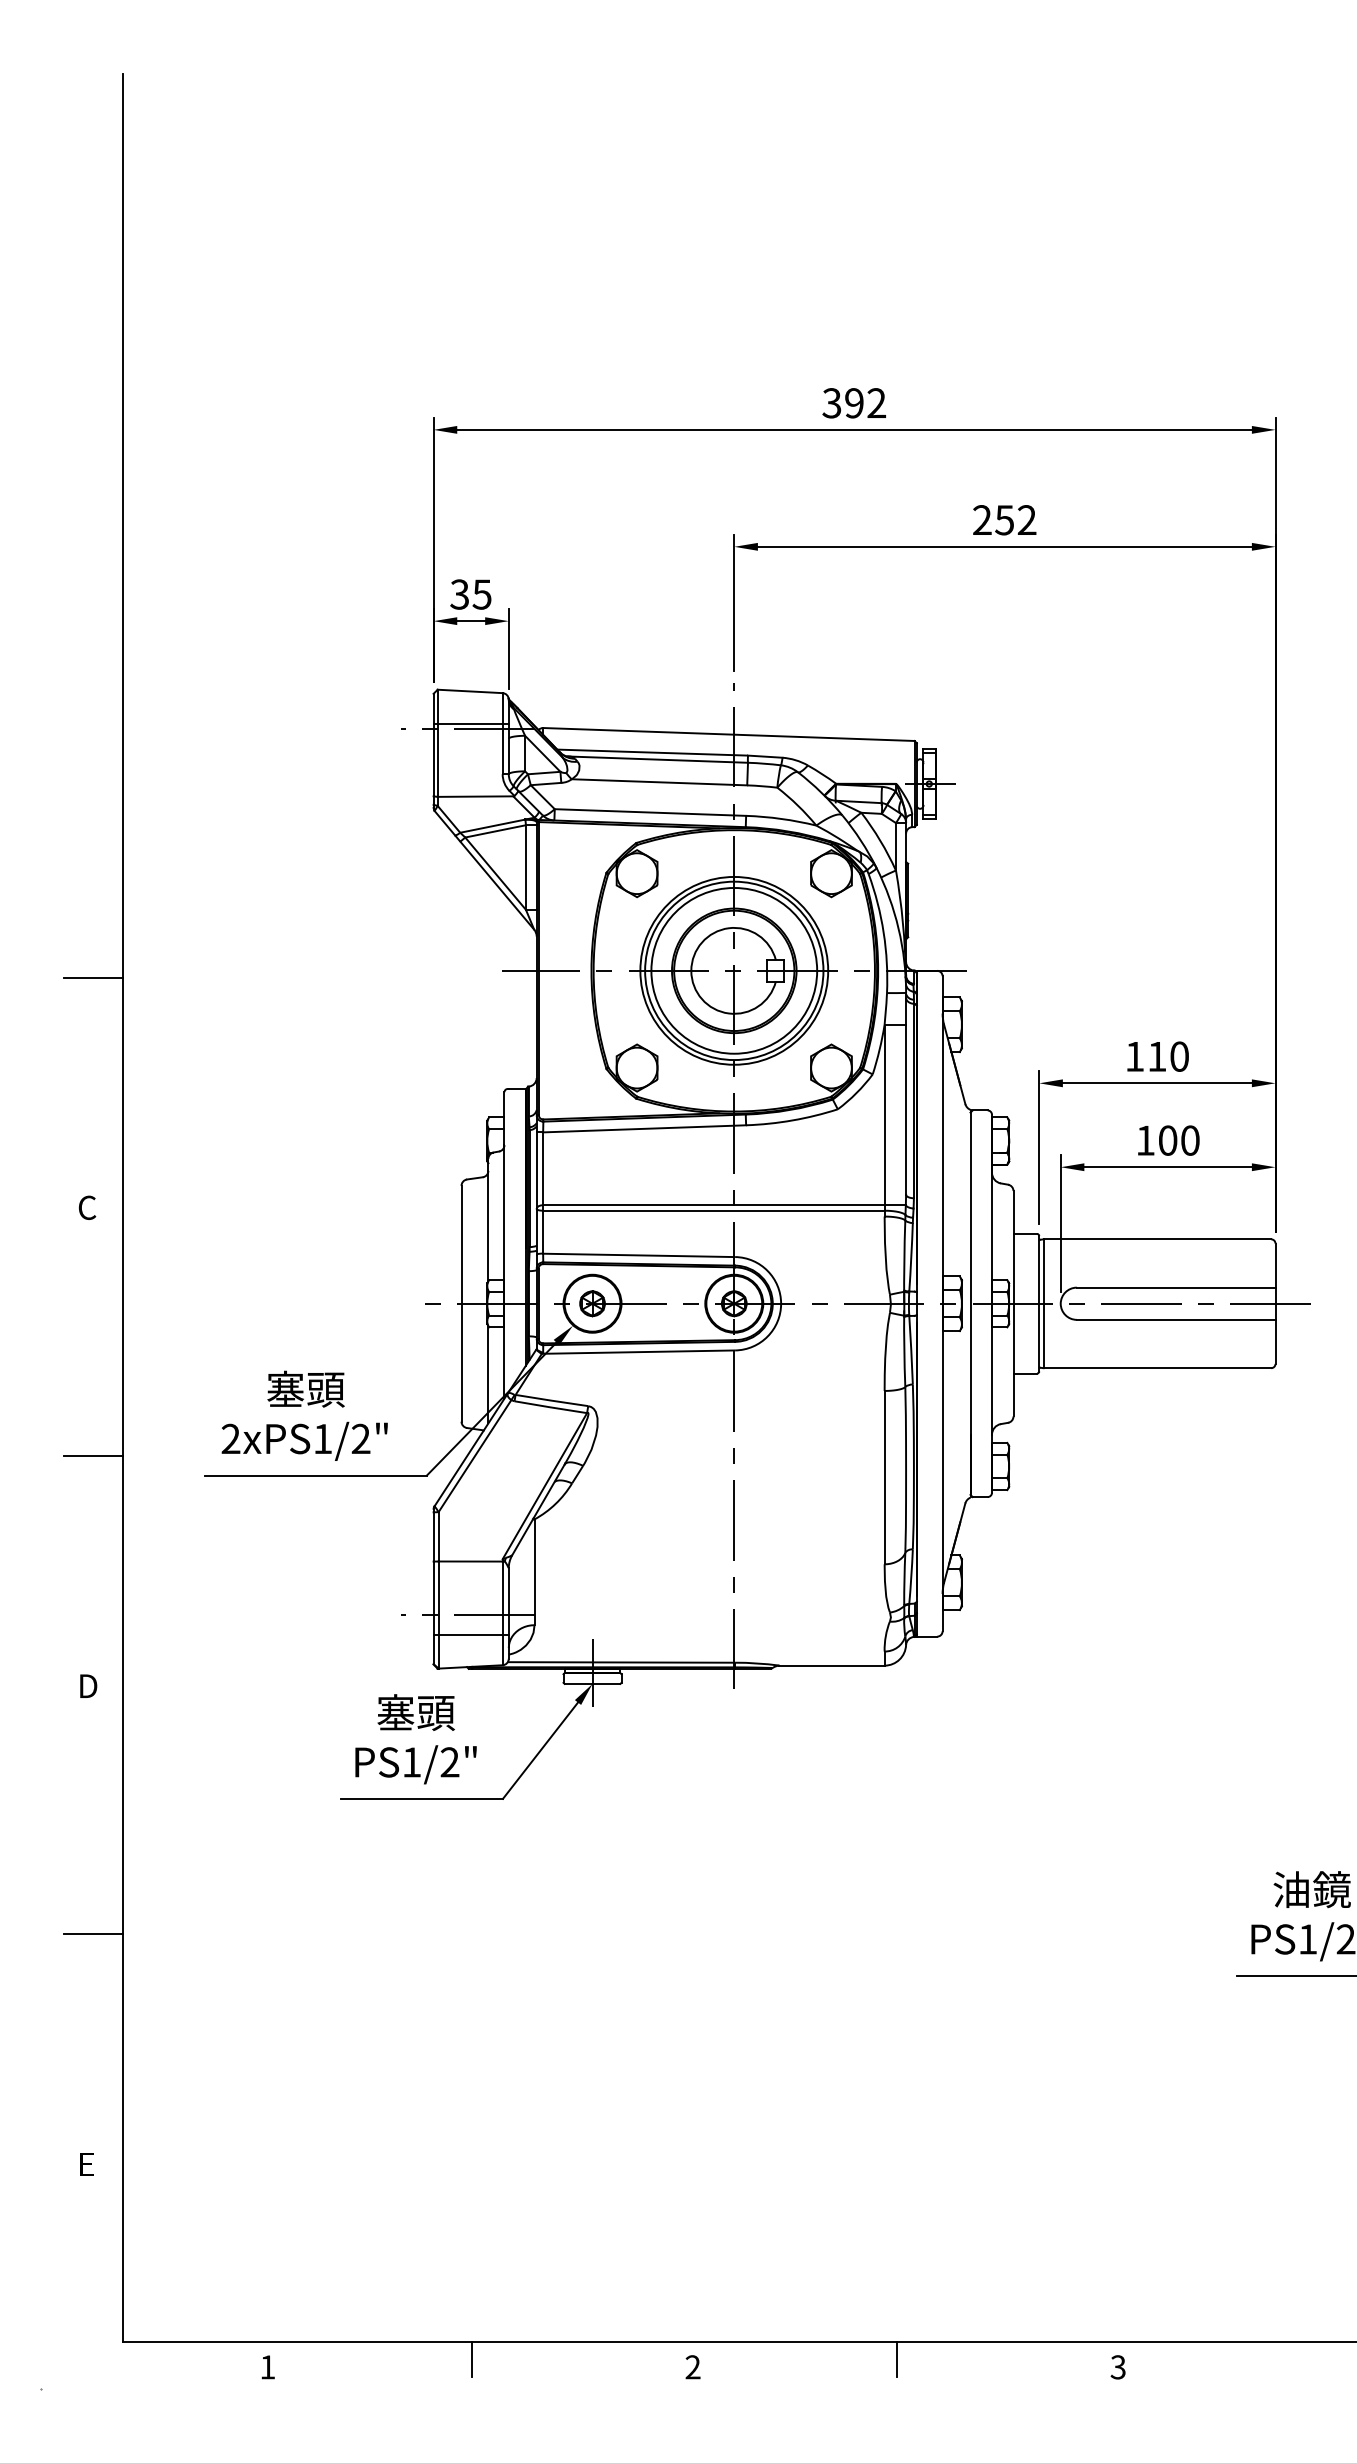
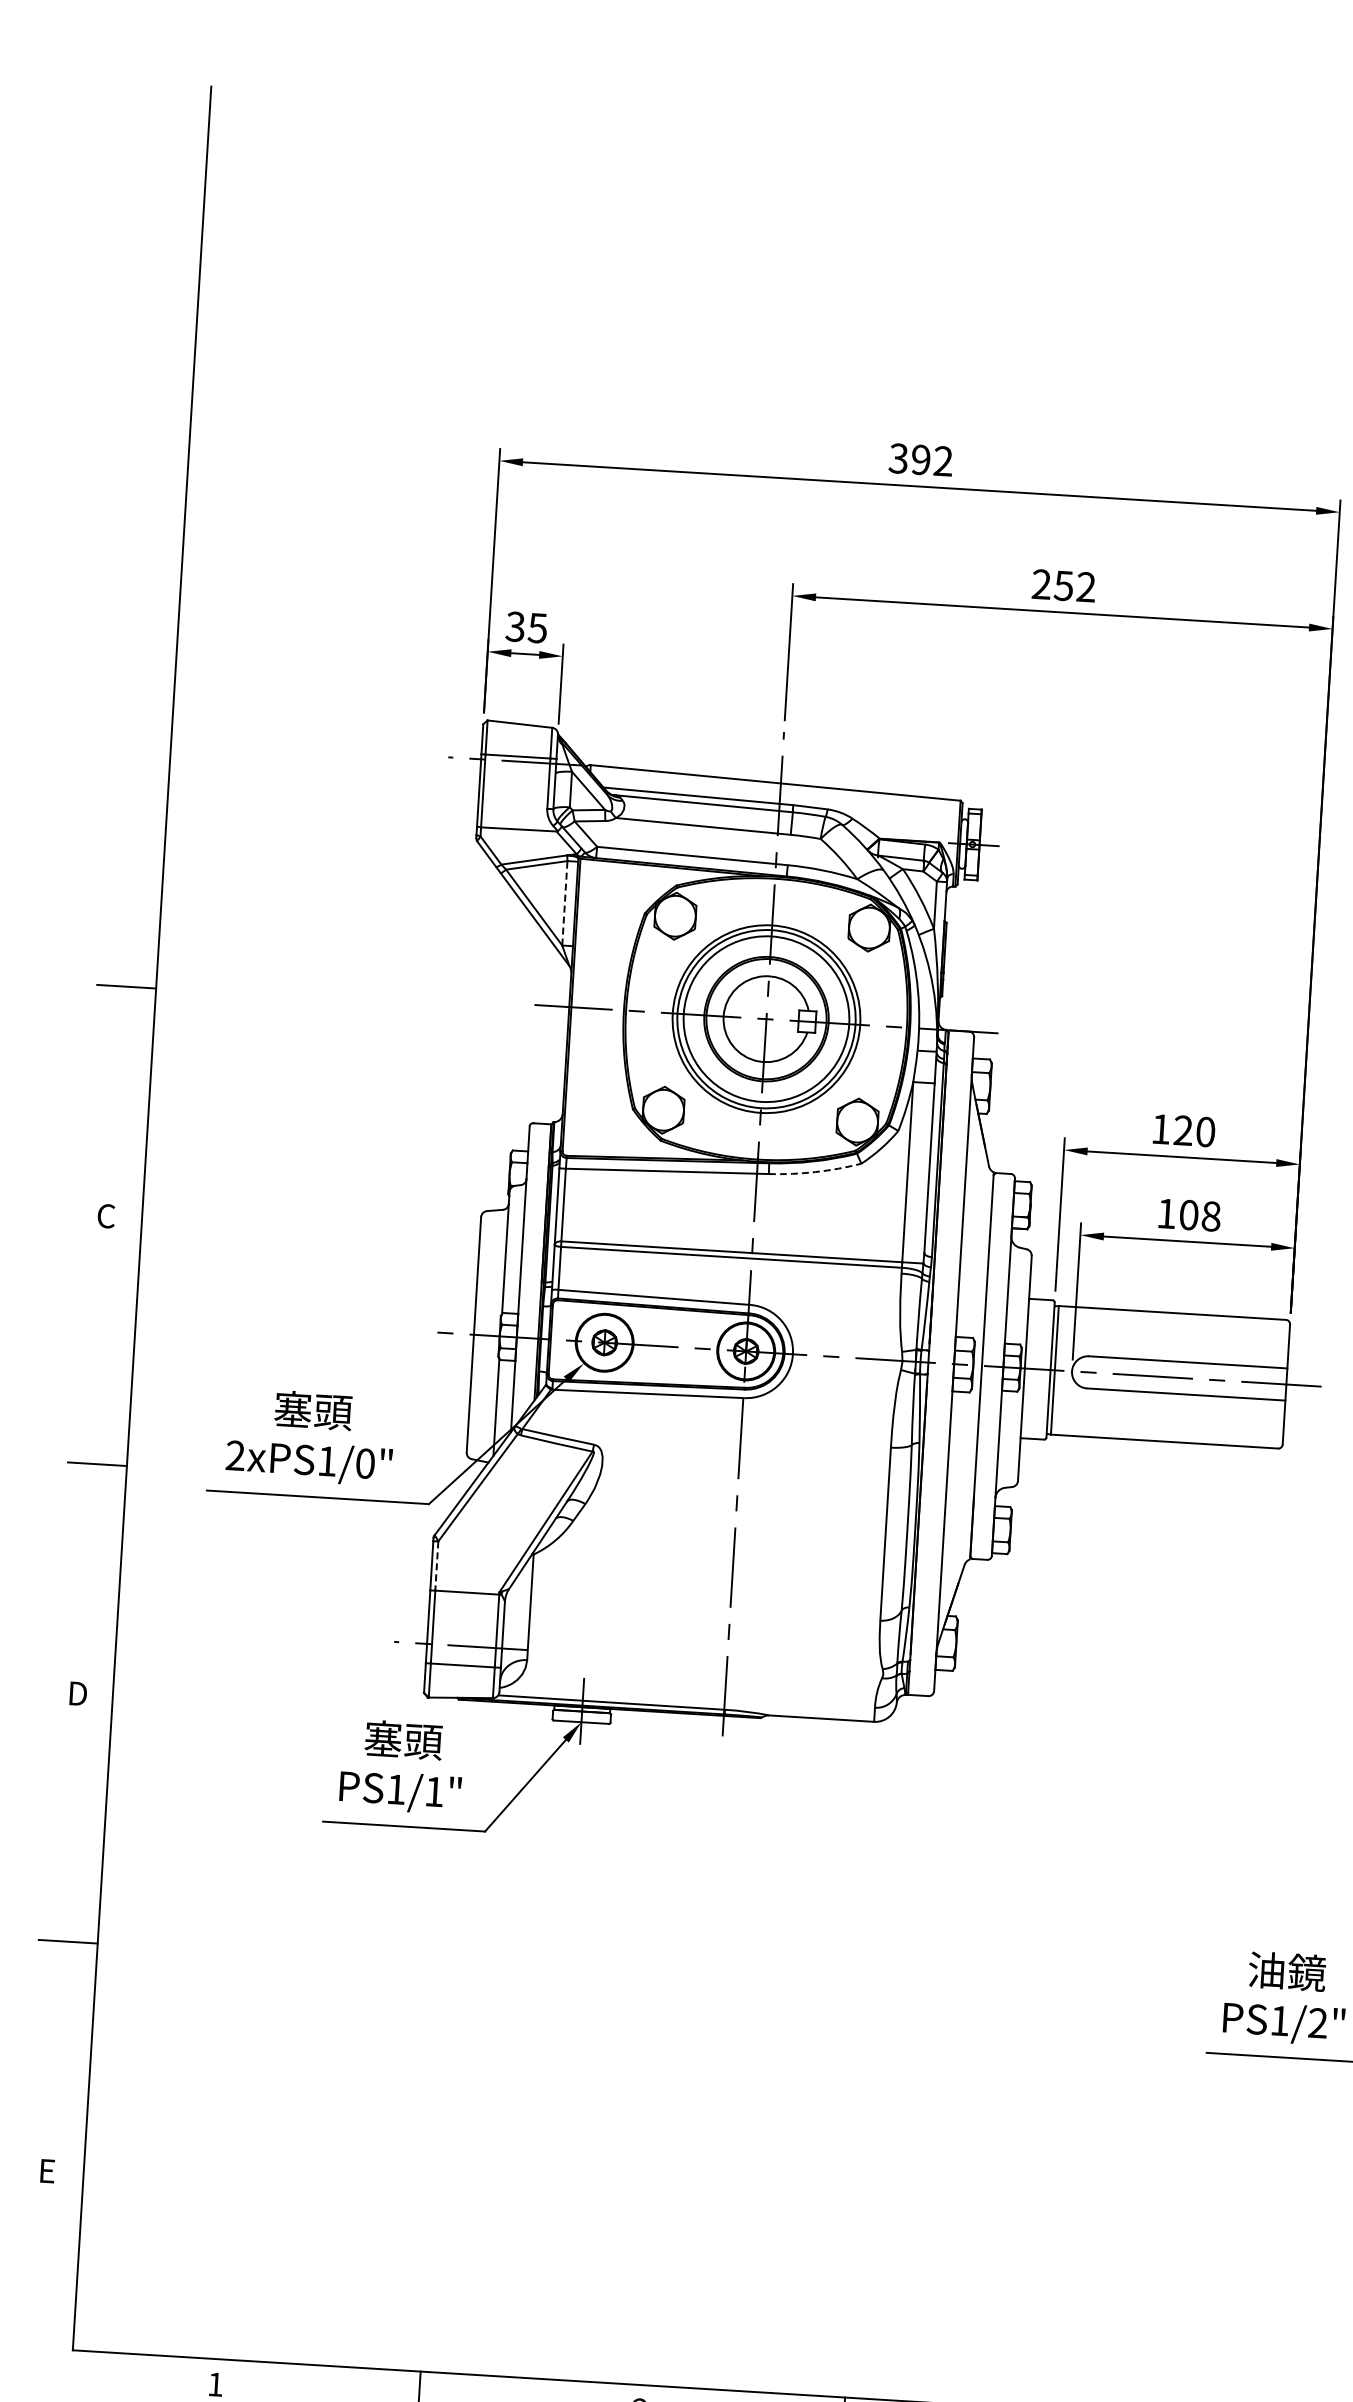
line: (525, 867) -> (564, 903), solid -> dashed
text: (1157, 1056) -> (1183, 1130), 110 -> 120
arc: (792, 1120) -> (815, 1172), solid -> dashed
text: (1190, 1140) -> (1211, 1216), 100 -> 108
text: (360, 1438) -> (364, 1463), 2xPS1/2" -> 2xPS1/0"
line: (438, 1536) -> (436, 1565), solid -> dashed
text: (449, 1762) -> (433, 1791), PS1/2" -> PS1/1"

